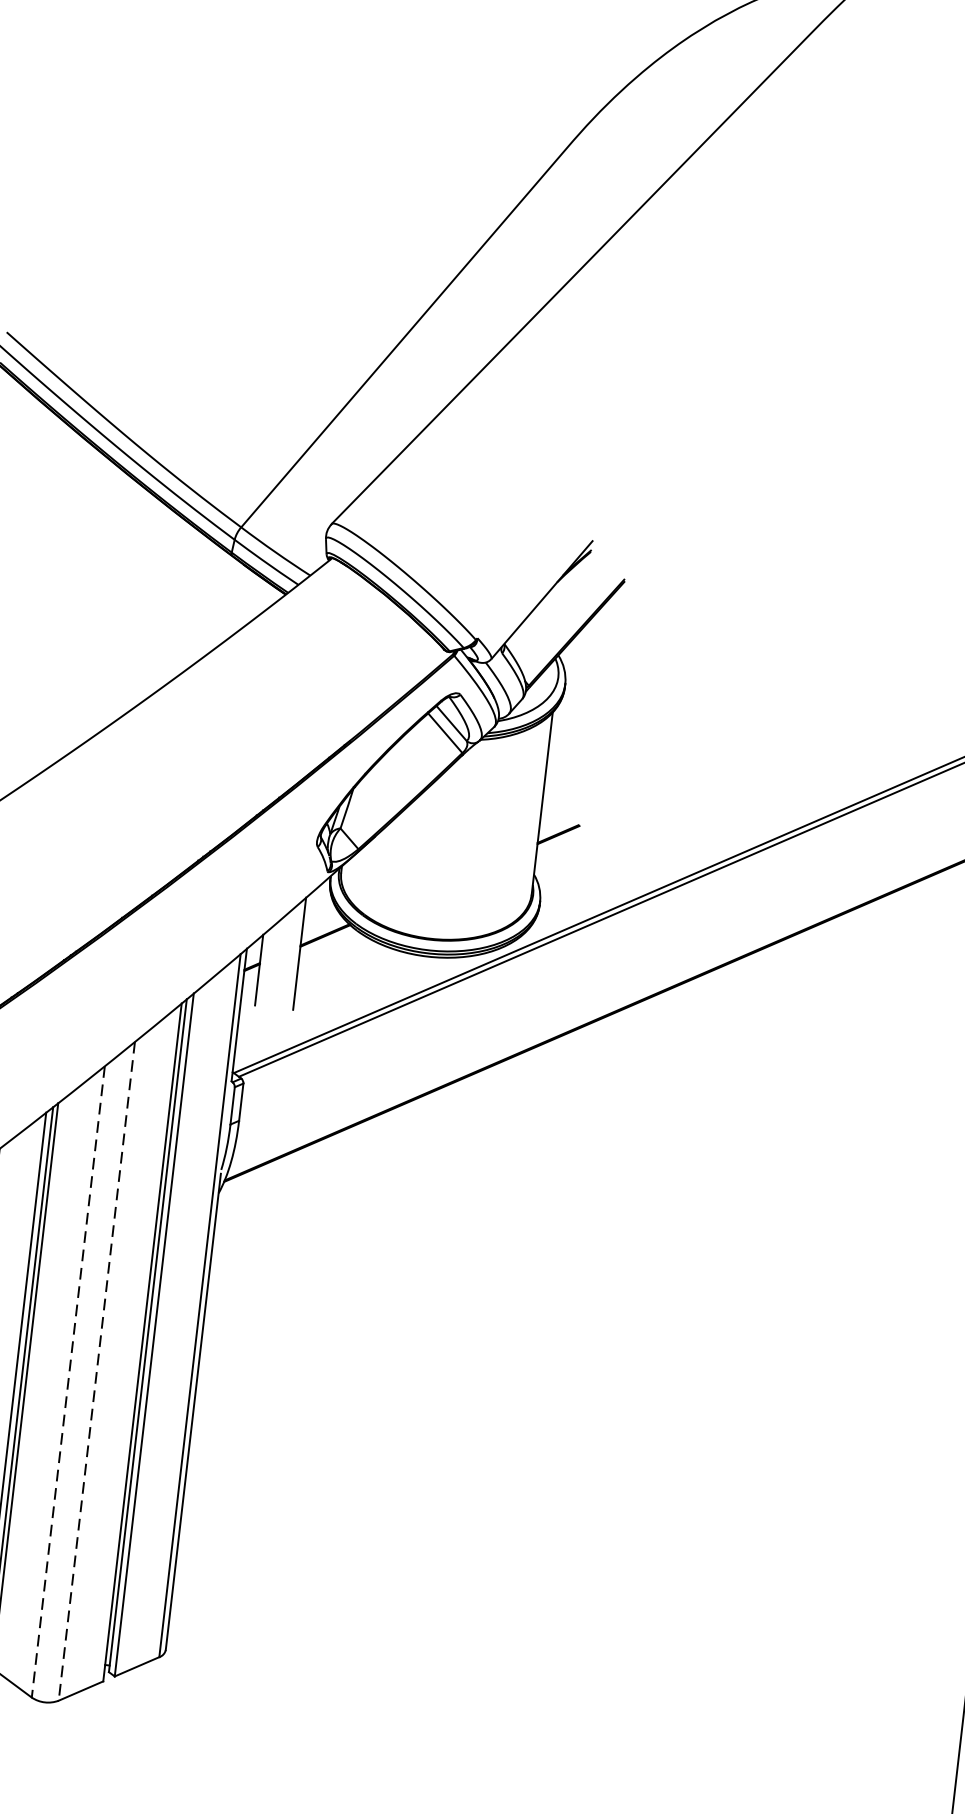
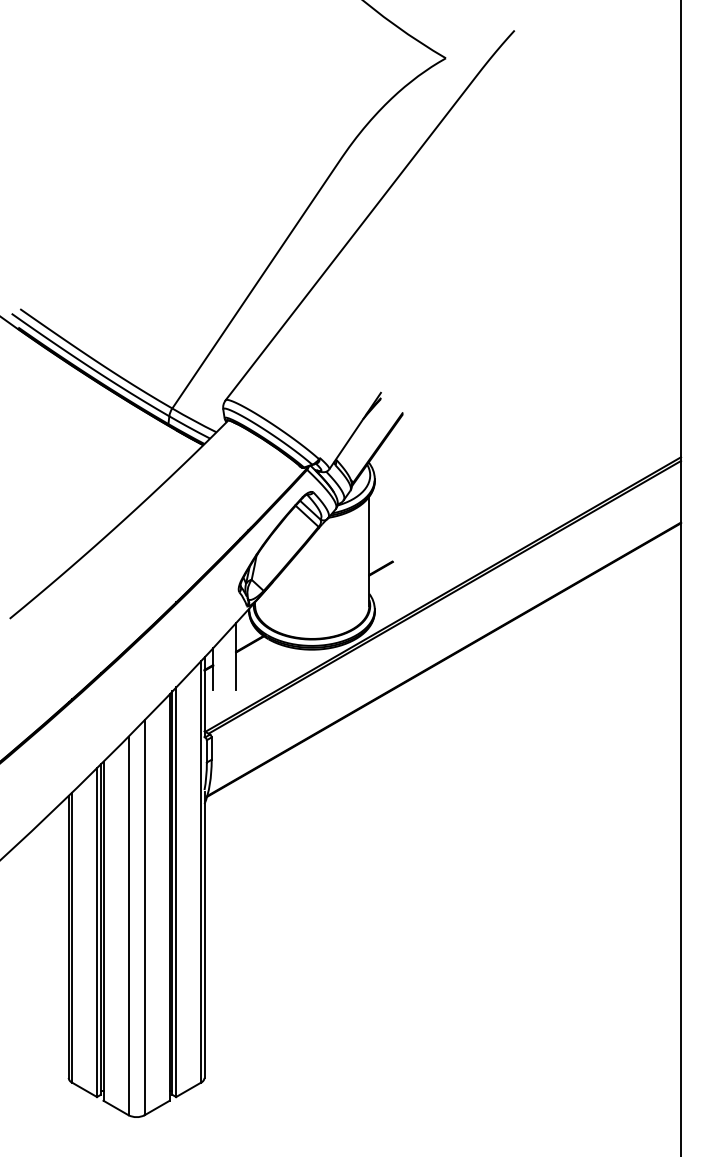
line: (96, 1370) -> (144, 917), dashed -> solid
line: (68, 1382) -> (128, 926), dashed -> solid

